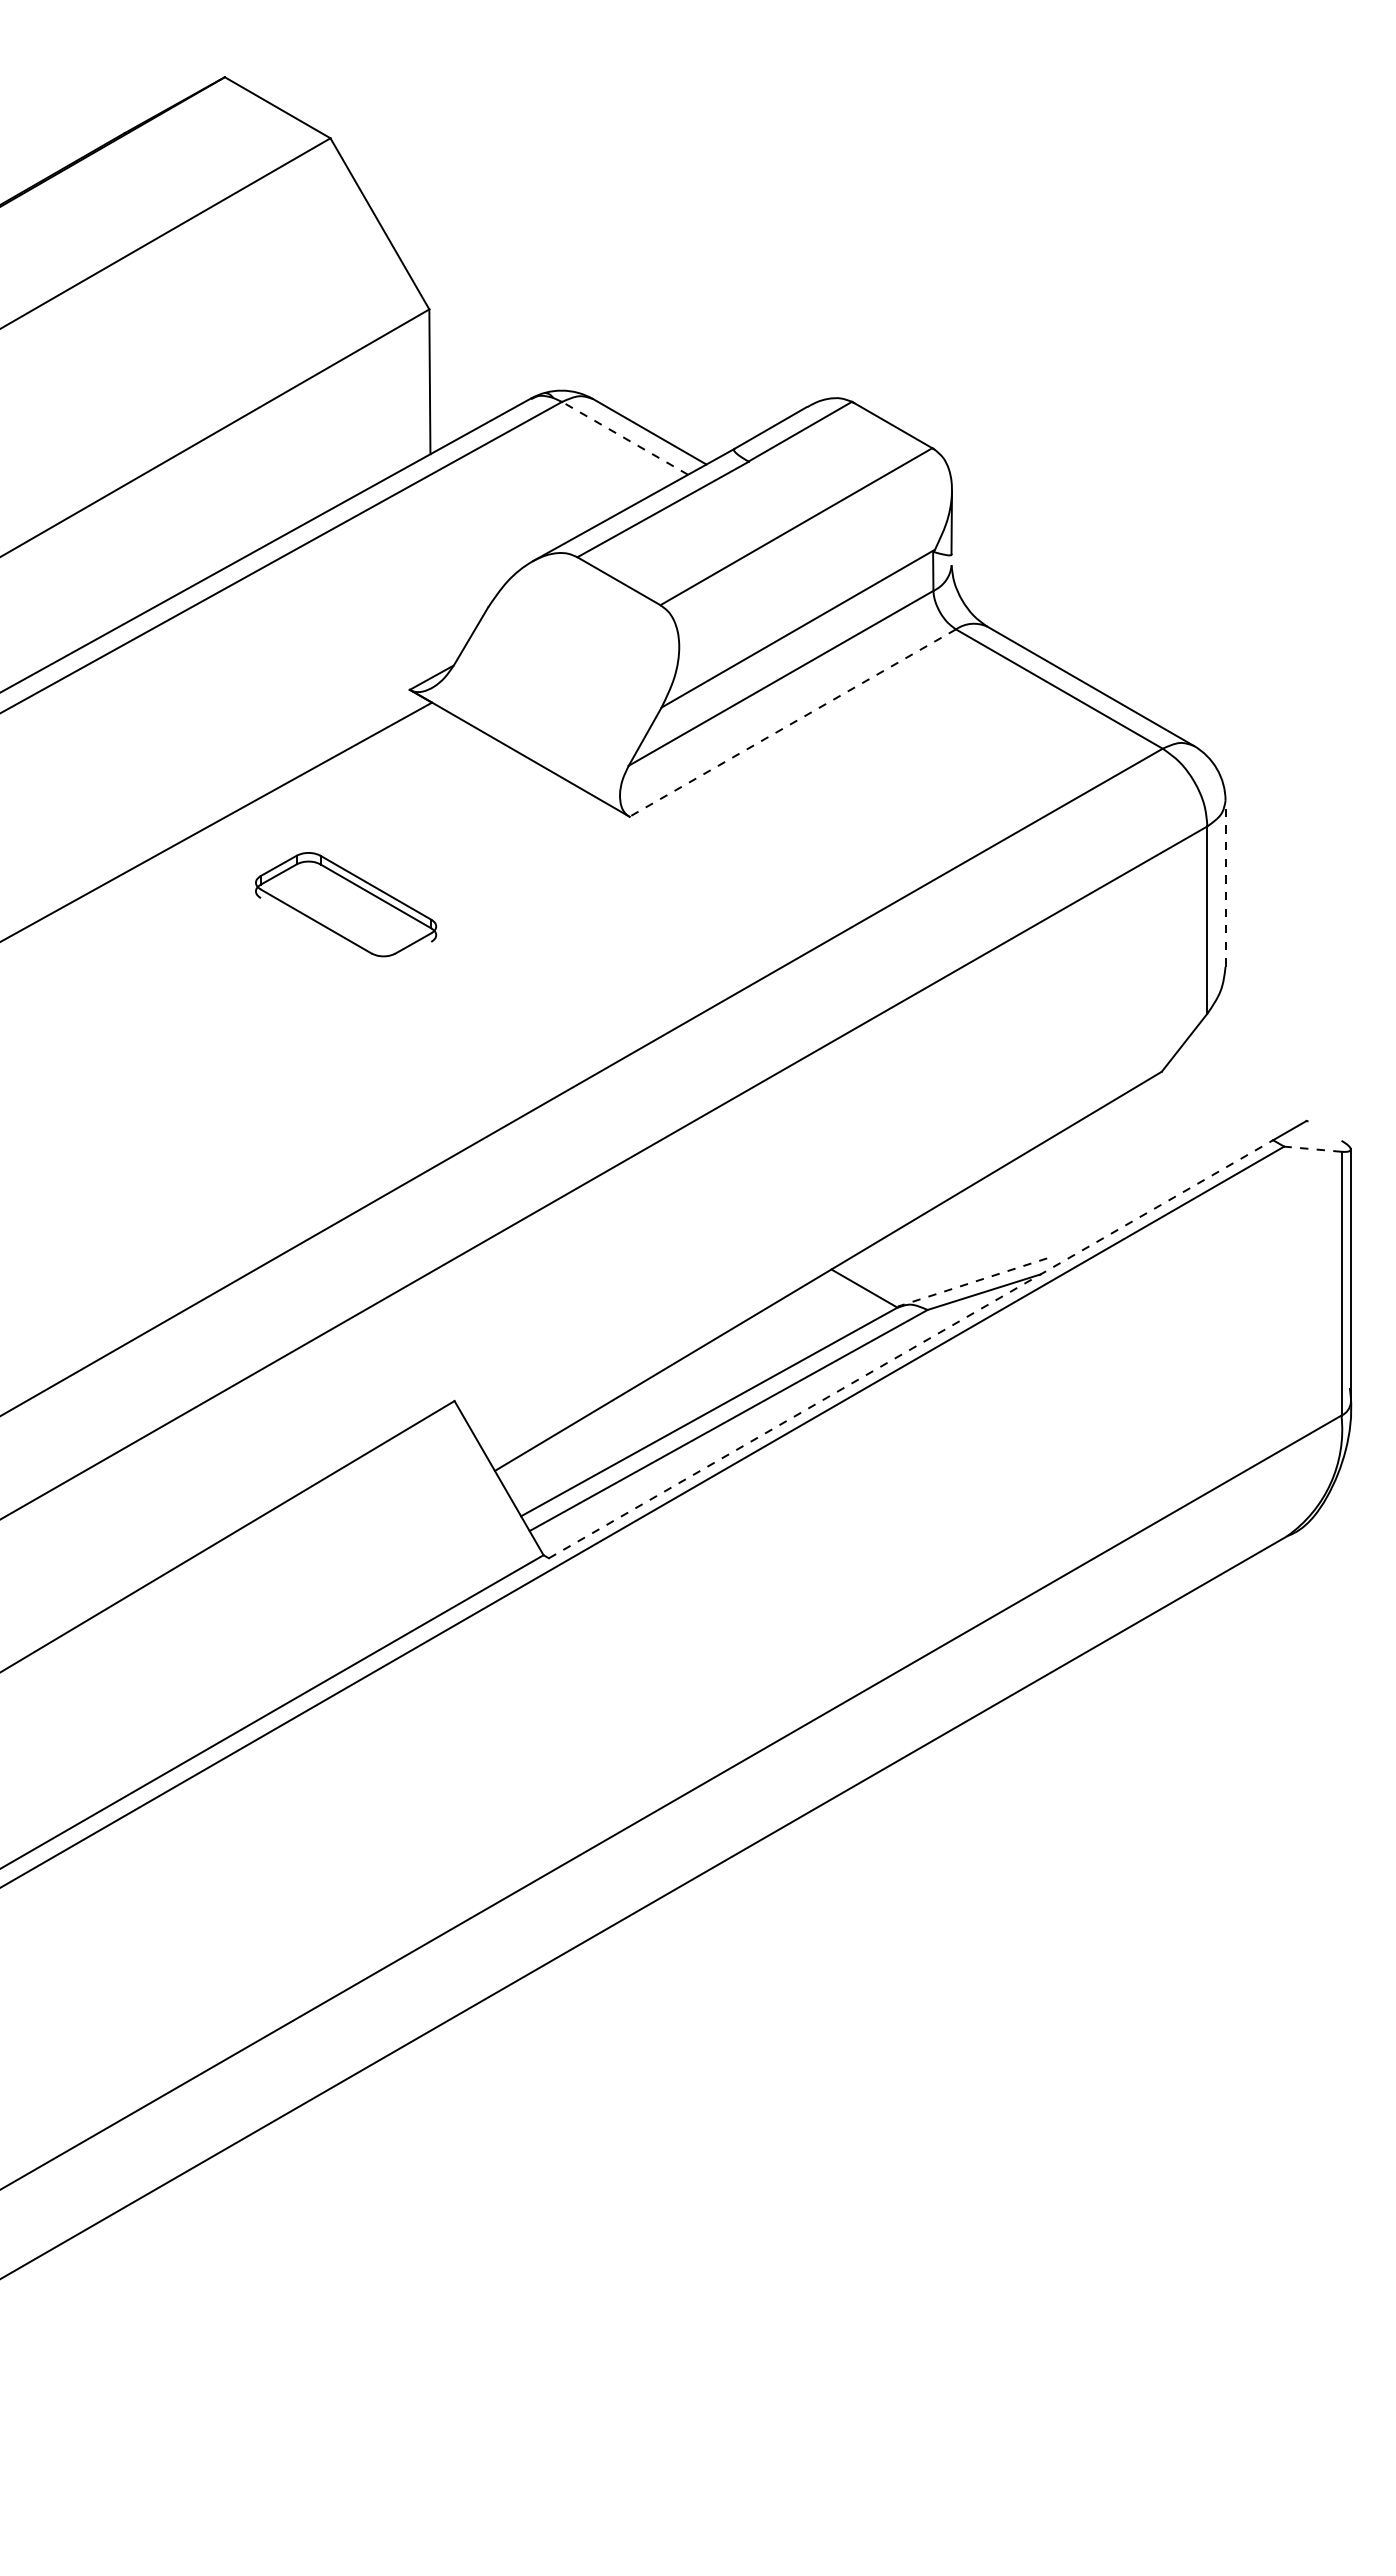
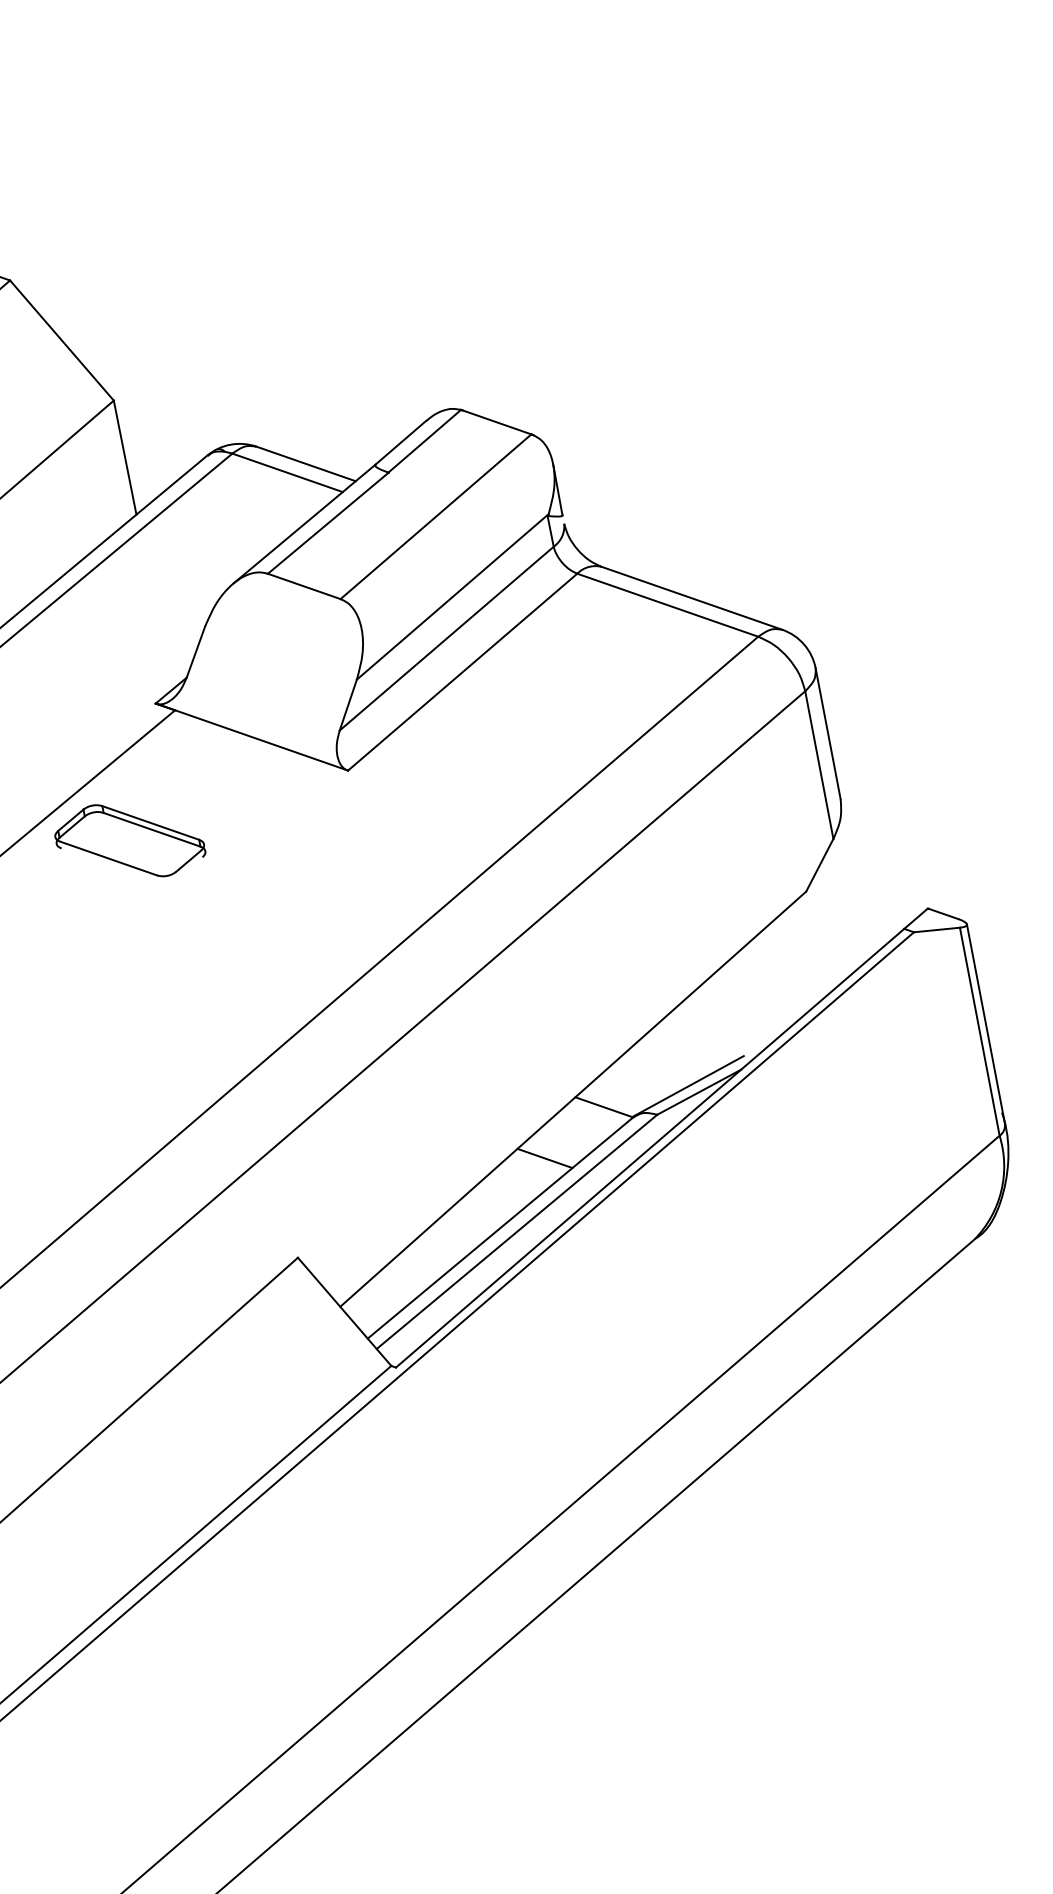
line: (625, 438) -> (287, 472), dashed -> solid
line: (792, 723) -> (462, 672), dashed -> solid
line: (1225, 883) -> (828, 733), dashed -> solid
part: (346, 904) -> (130, 840), moved
line: (1324, 1130) -> (943, 913), added
line: (1312, 1149) -> (936, 930), dashed -> solid
line: (972, 1282) -> (688, 1086), dashed -> solid
line: (779, 1337) -> (544, 1158), added
line: (911, 1349) -> (650, 1148), dashed -> solid

